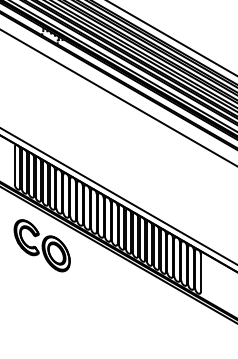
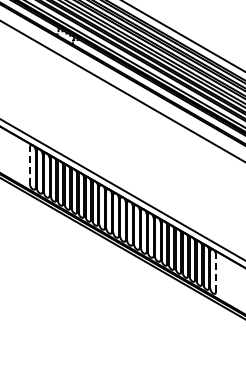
line: (15, 165) -> (30, 165), solid -> dashed
part: (41, 245) -> (56, 245), removed
line: (201, 273) -> (216, 273), solid -> dashed

